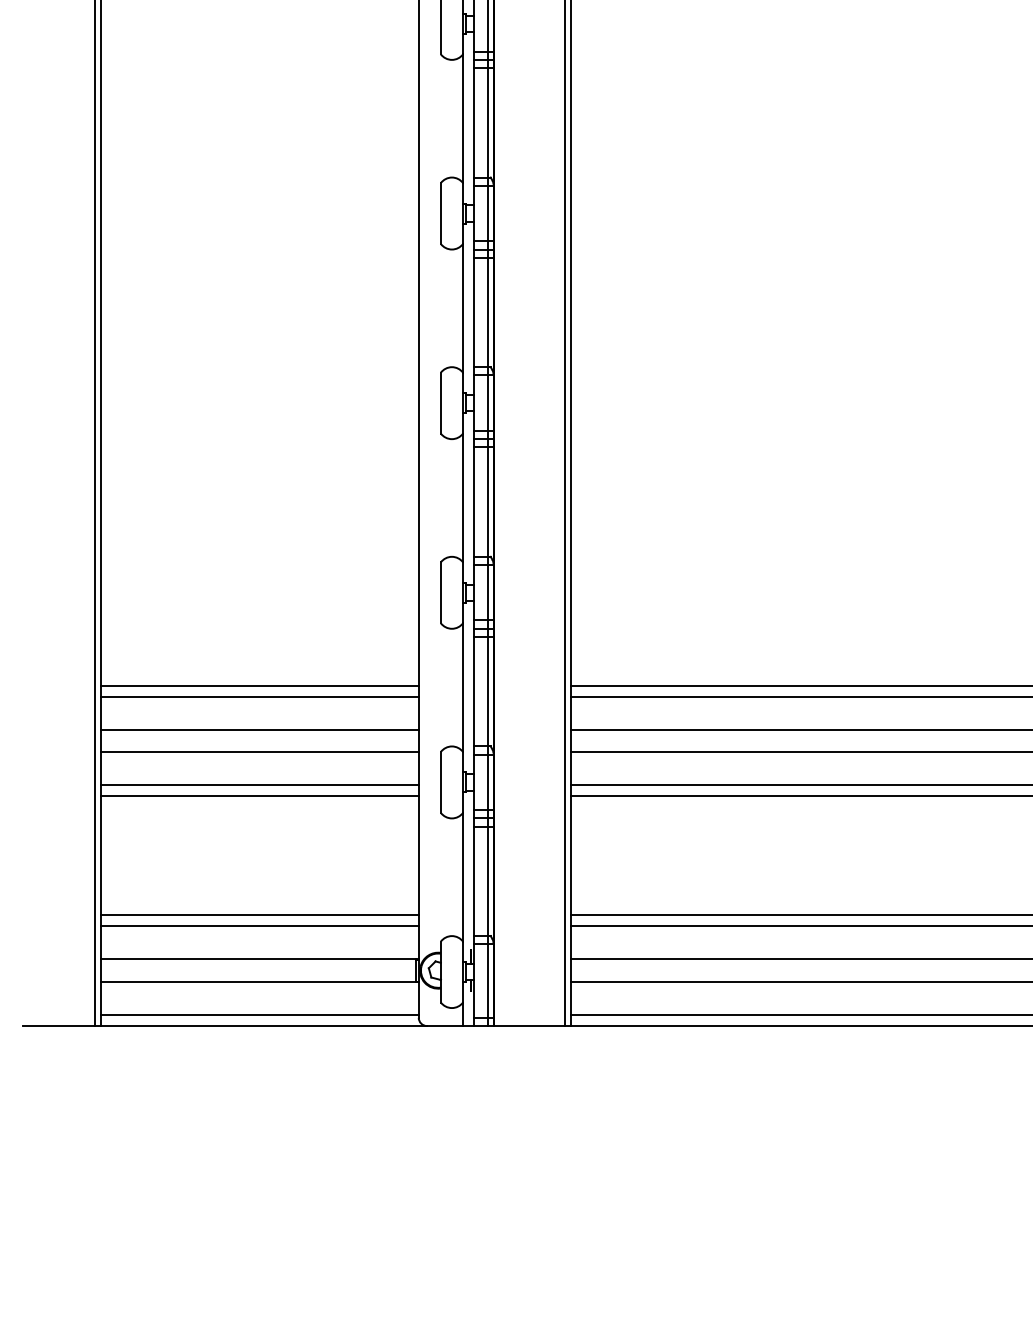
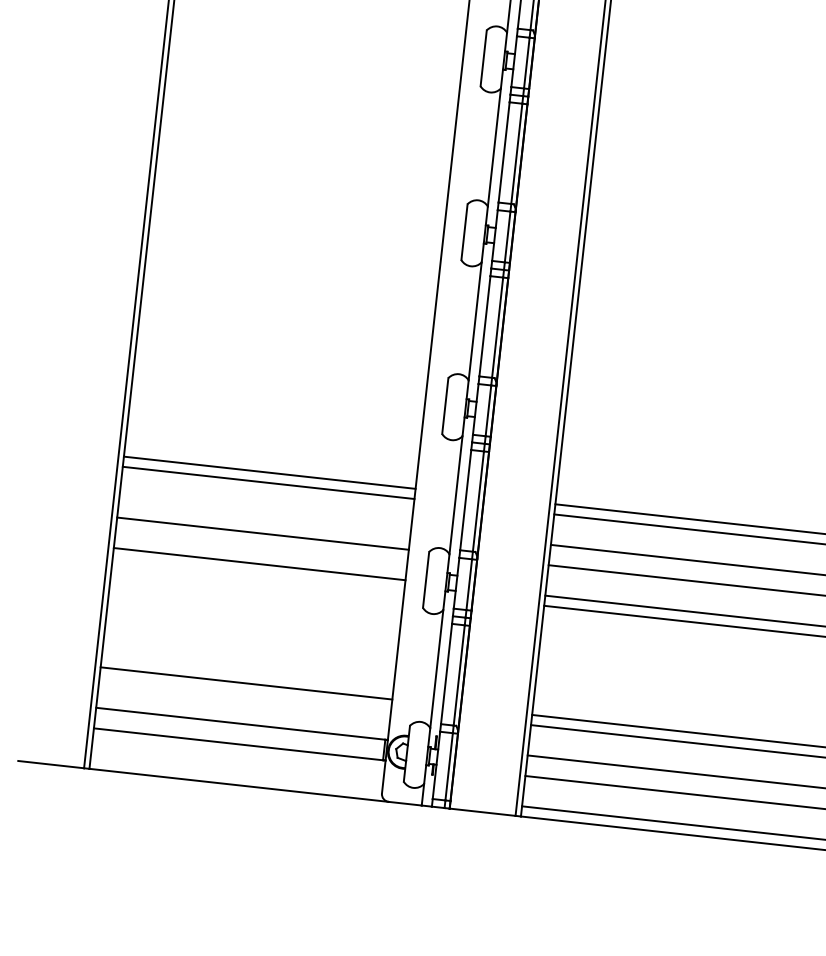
line: (259, 729) -> (265, 513), removed
line: (259, 796) -> (258, 574), removed
line: (259, 926) -> (245, 693), removed
line: (259, 1014) -> (236, 774), removed

